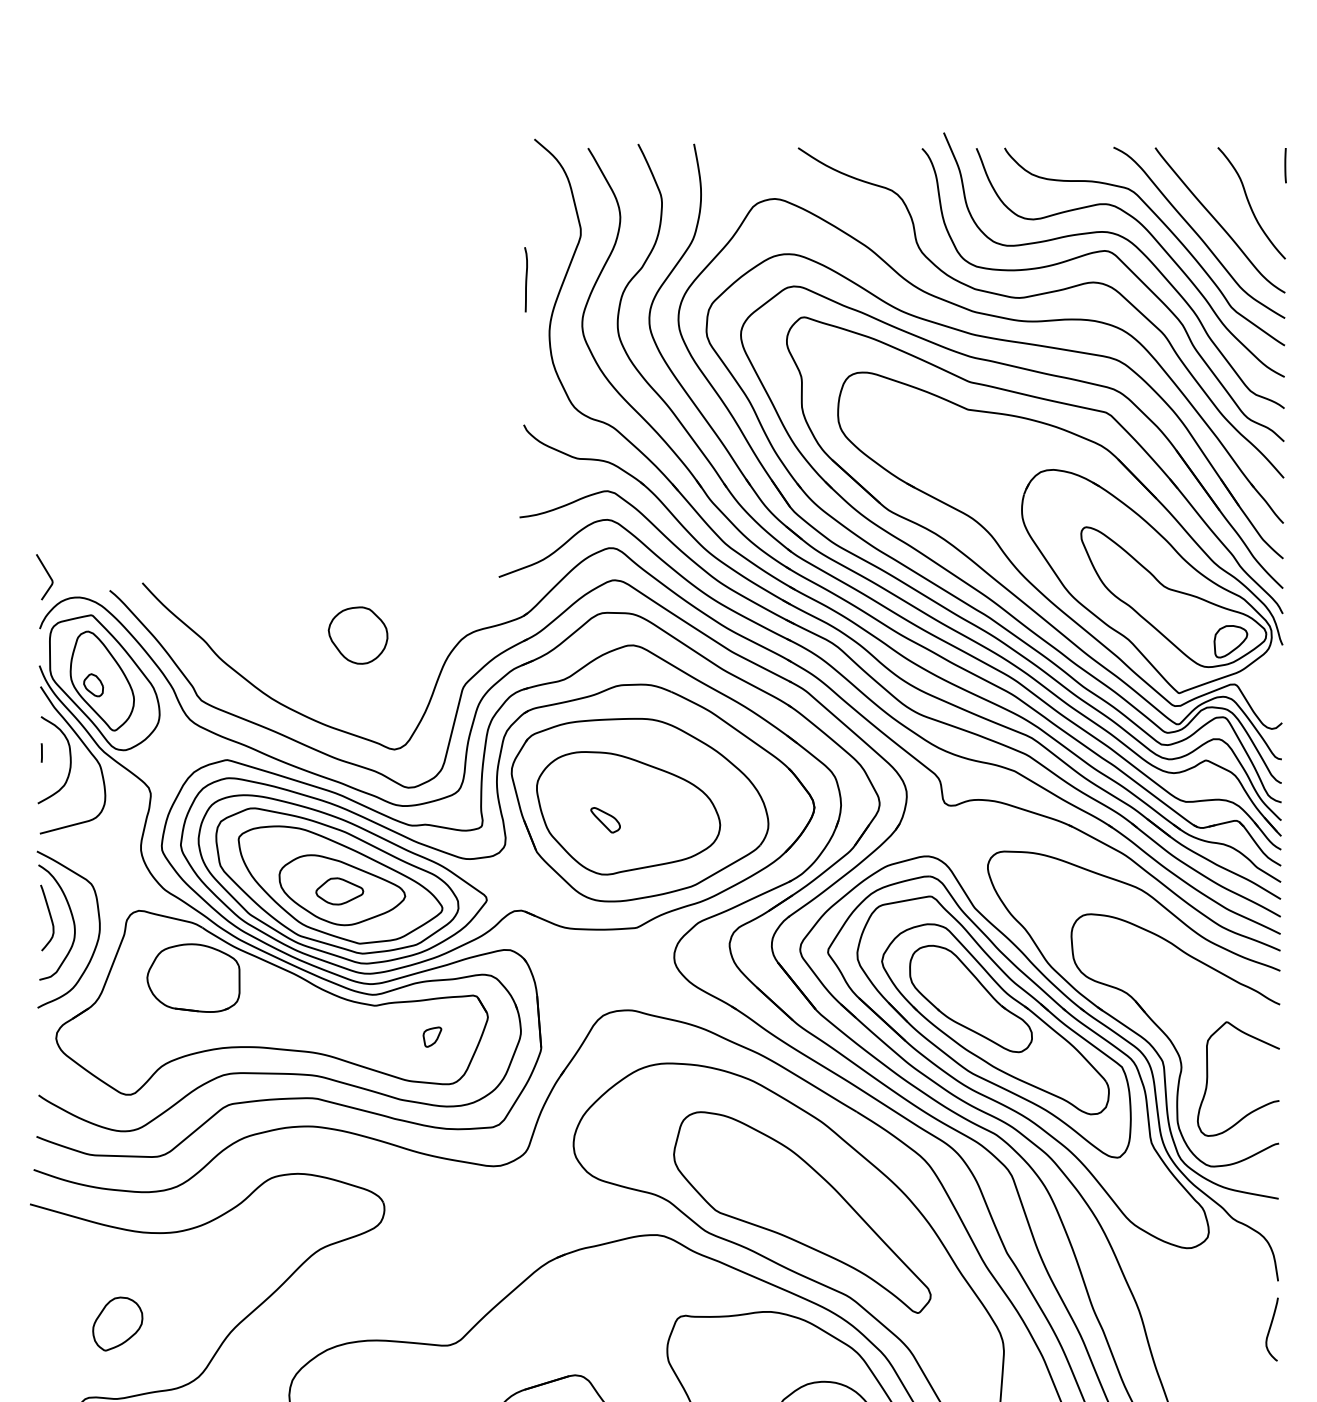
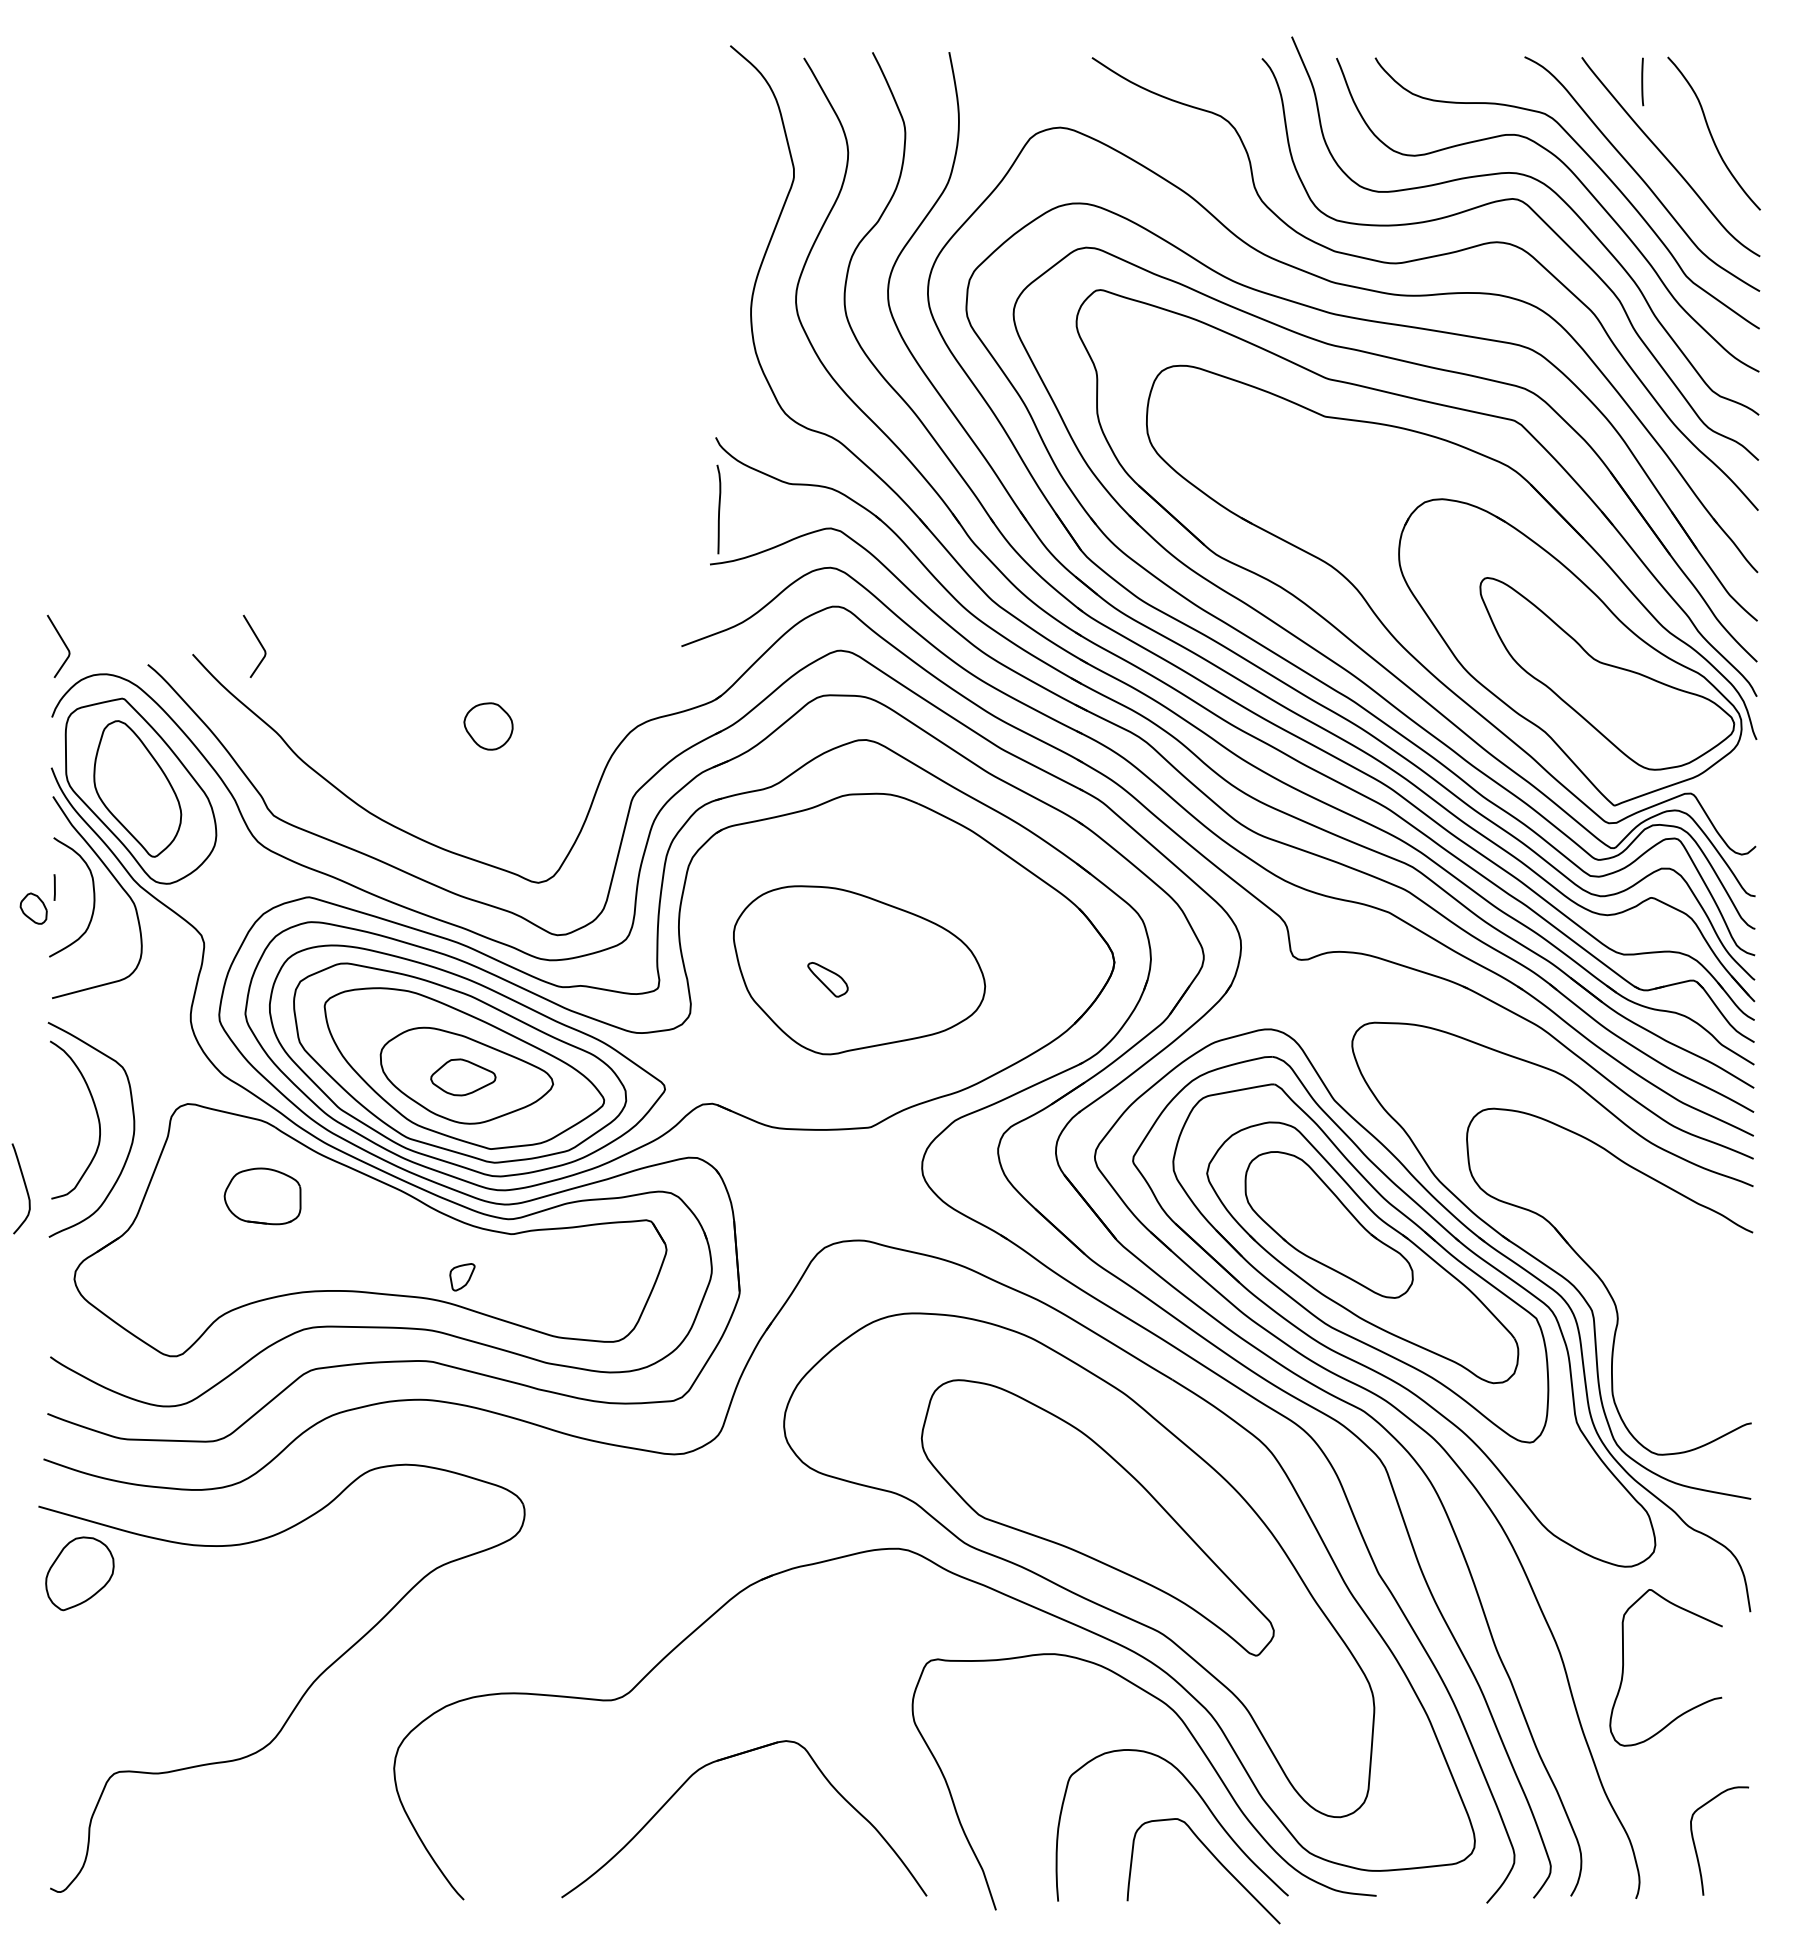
line: (1285, 165) -> (1642, 81), moved
curve: (525, 279) -> (718, 509), moved
curve: (190, 574) -> (258, 642), added
part: (358, 635) -> (488, 726), size x0.6
part: (1230, 641) -> (1685, 734), removed
part: (93, 685) -> (33, 908), moved
part: (640, 809) -> (875, 965), removed
curve: (49, 916) -> (24, 1186), moved
part: (193, 978) -> (262, 1196), size x0.6
part: (432, 1037) -> (462, 1277), moved
curve: (1207, 1078) -> (1623, 1667), moved
part: (117, 1323) -> (79, 1573), moved
curve: (1270, 1328) -> (1740, 1676), removed

